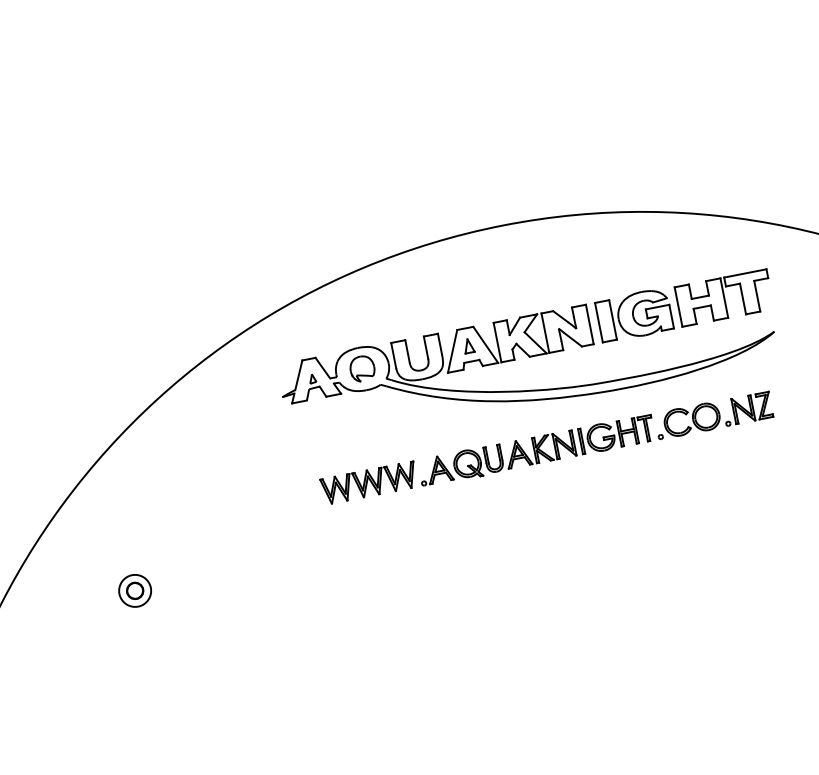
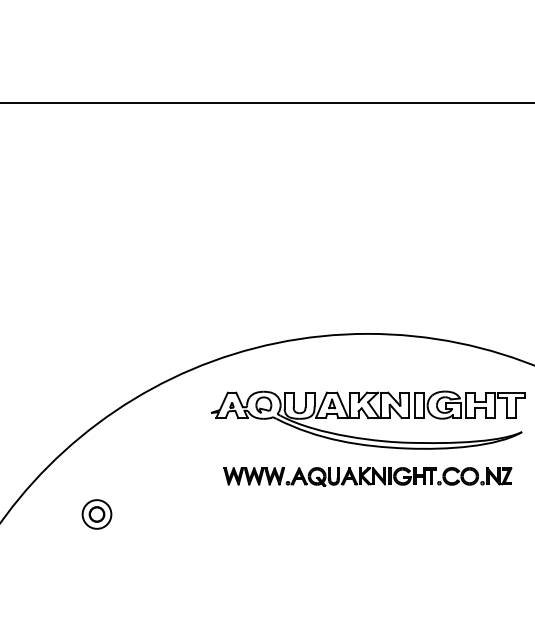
part: (134, 591) -> (96, 514), size x1.43

